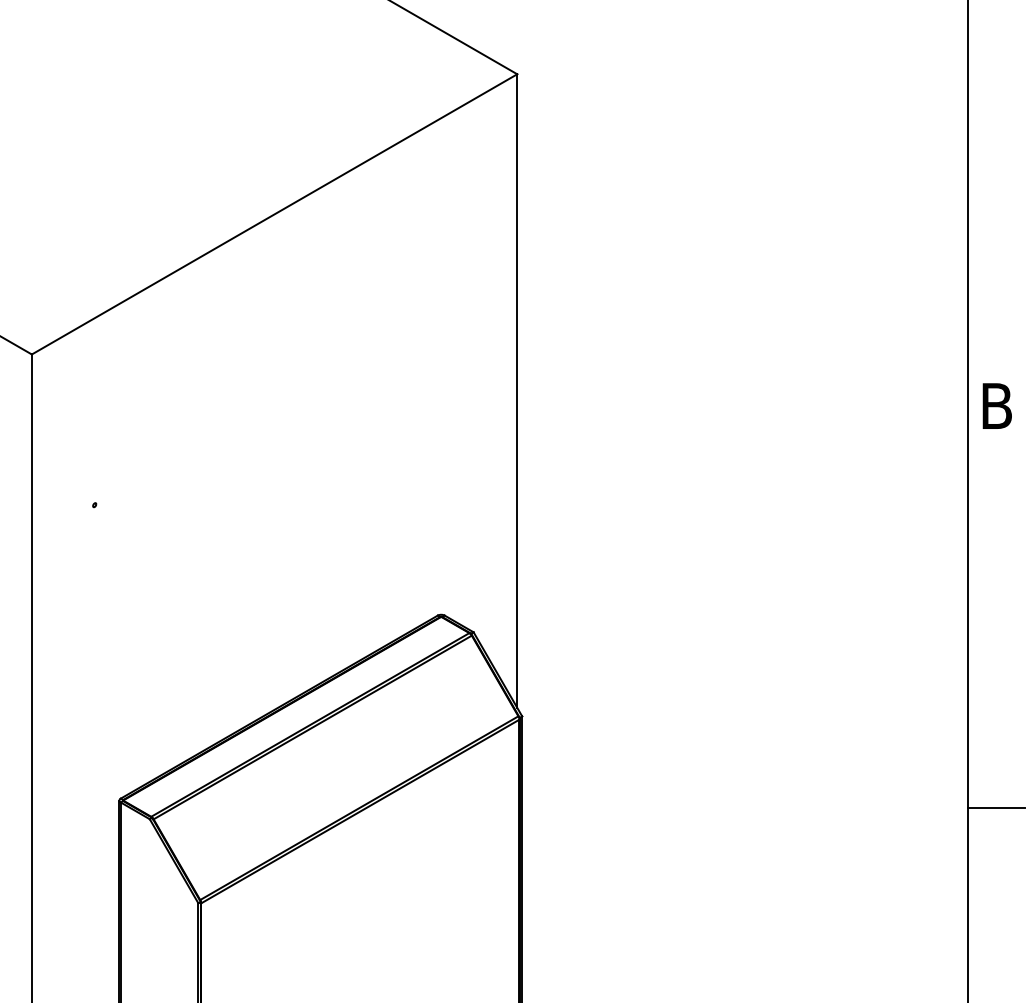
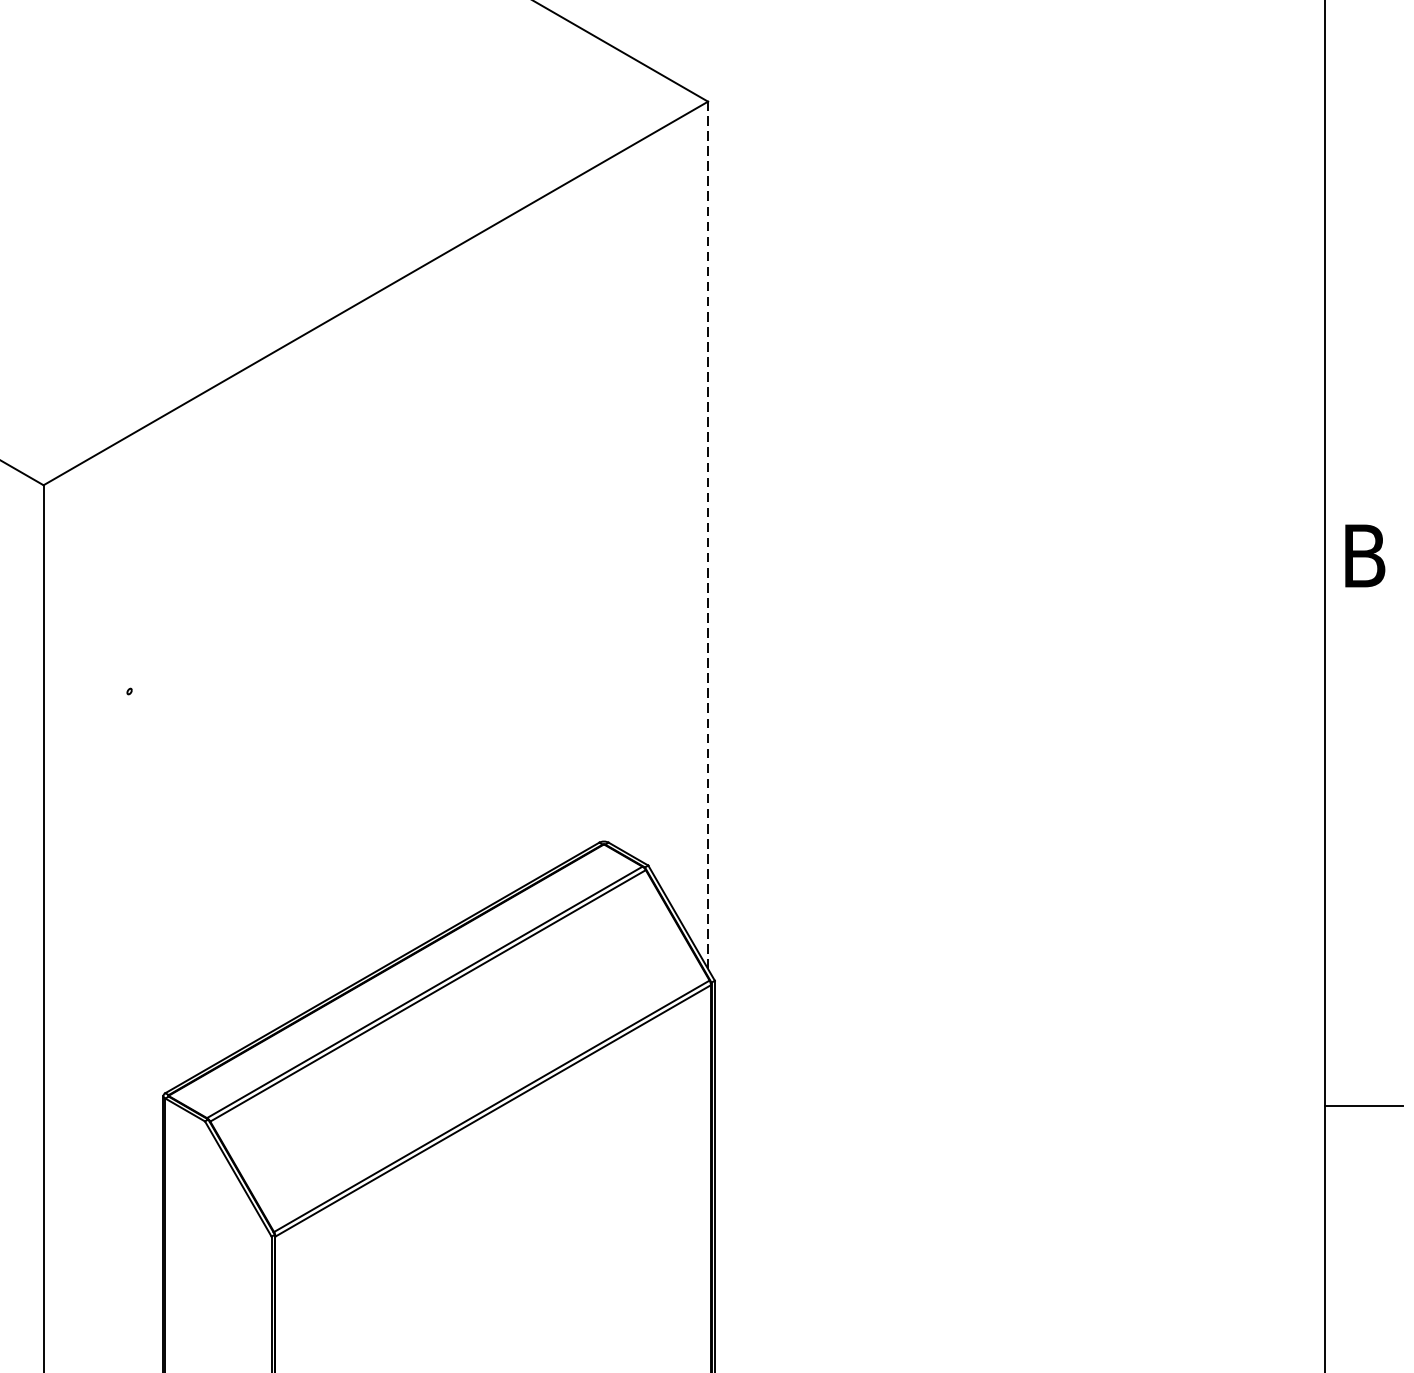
line: (517, 391) -> (708, 535), solid -> dashed

